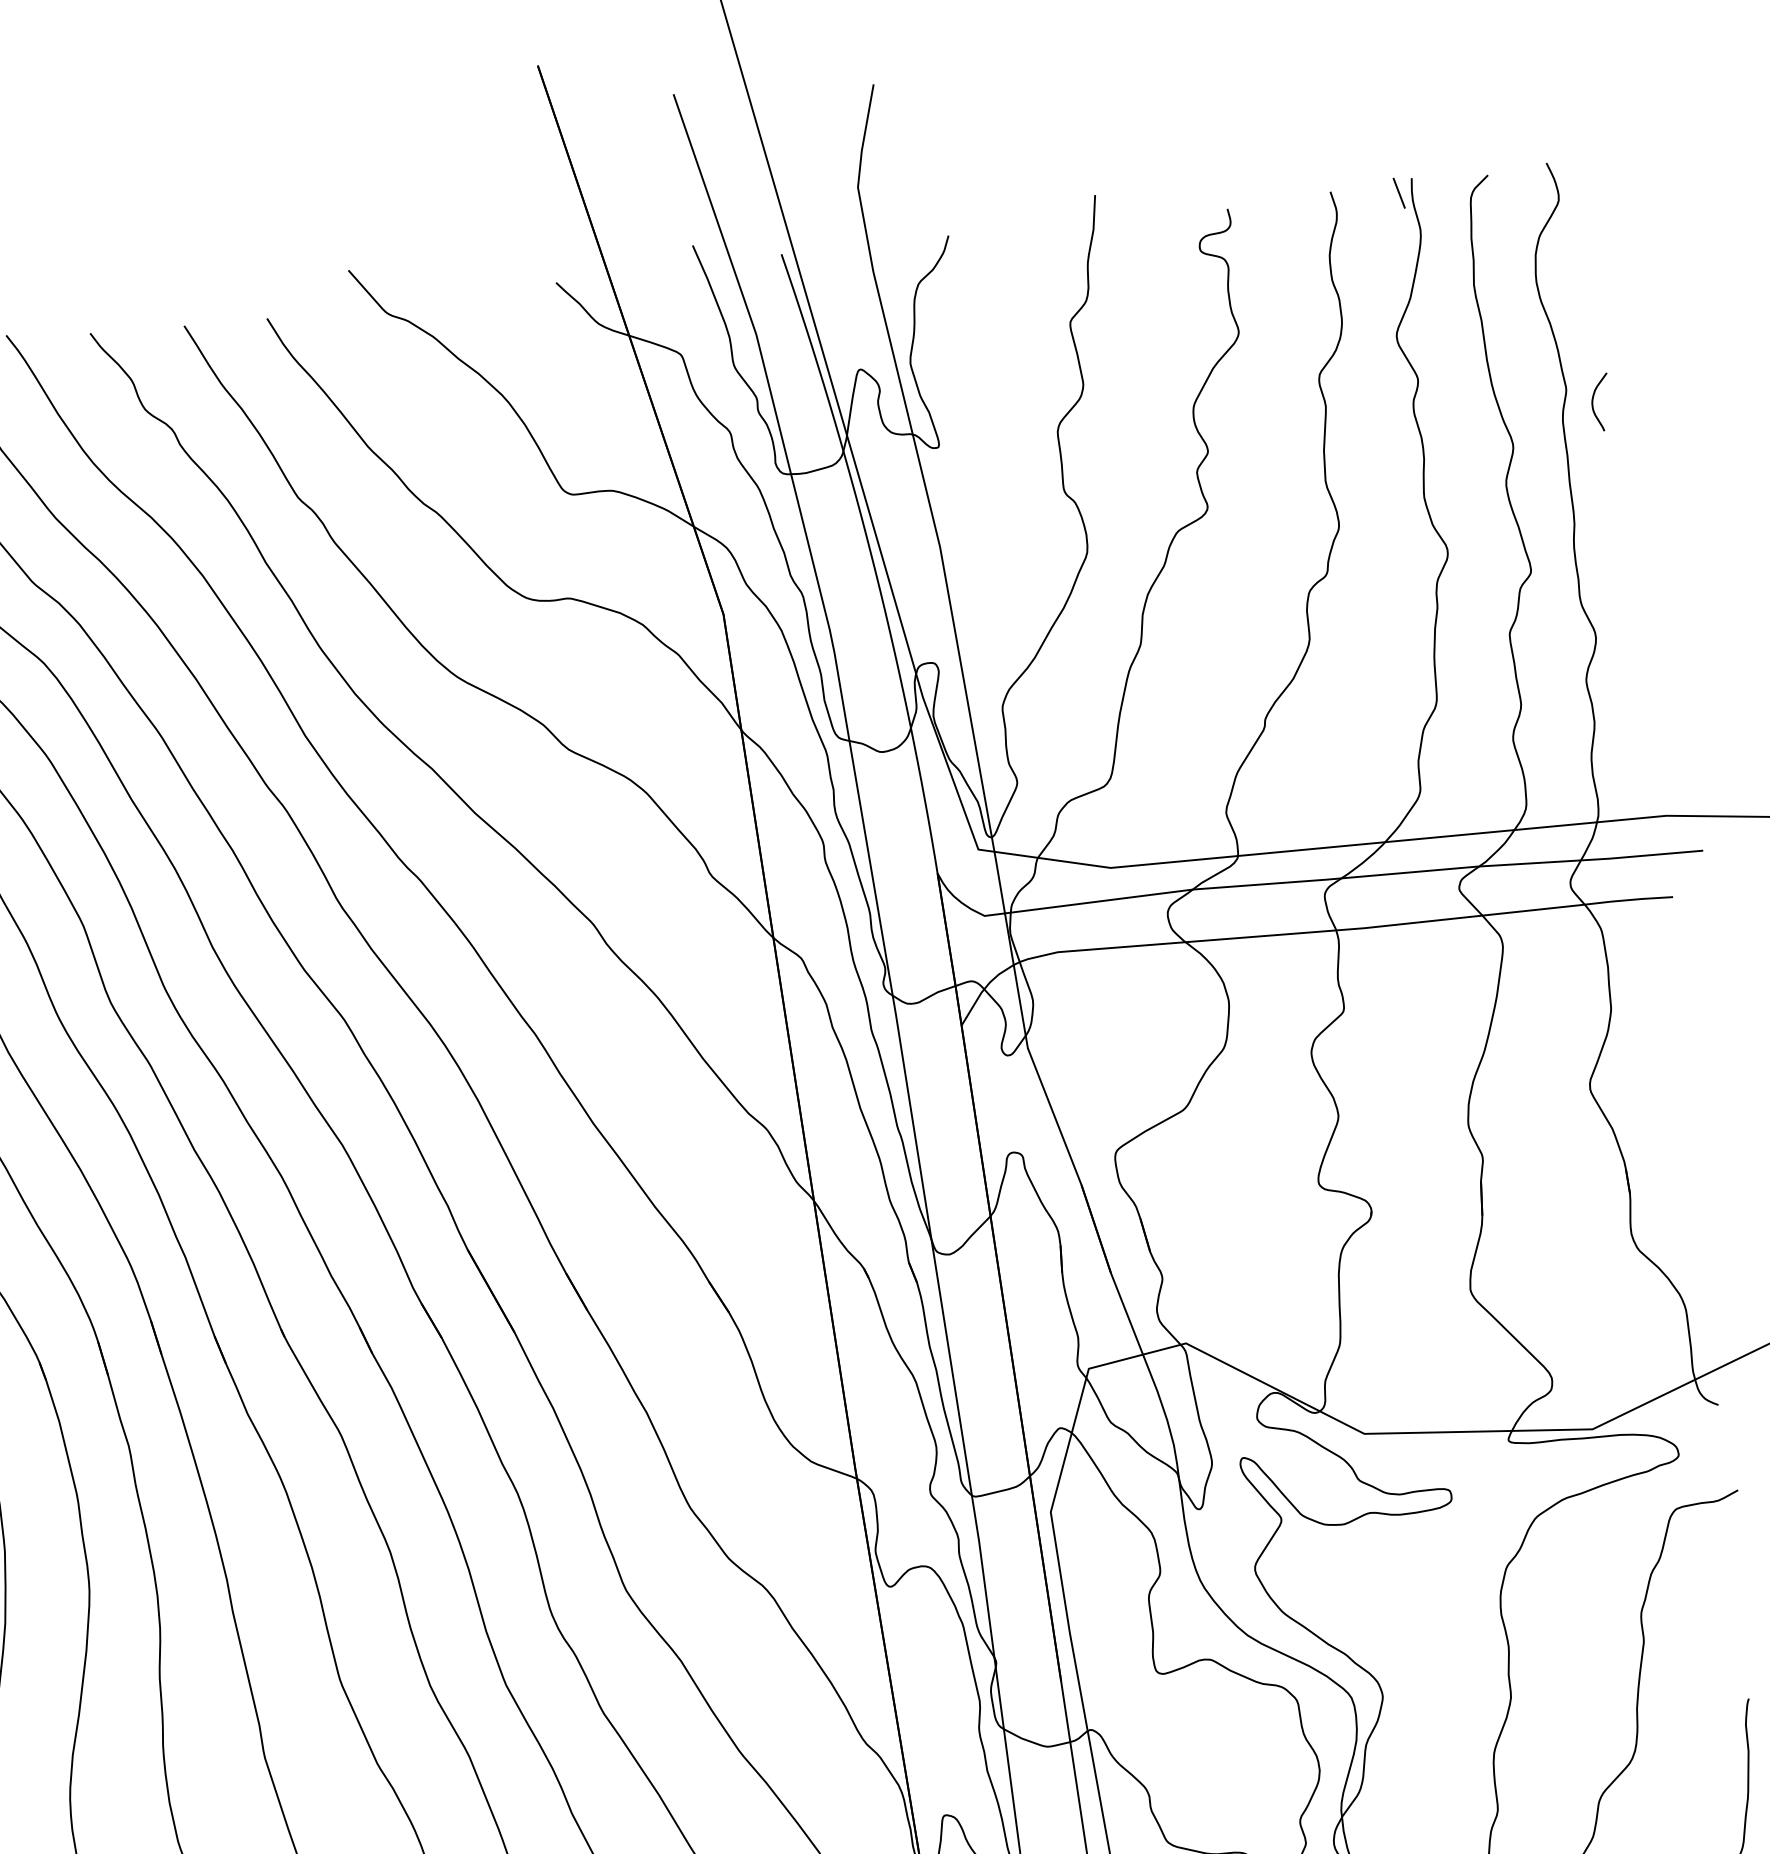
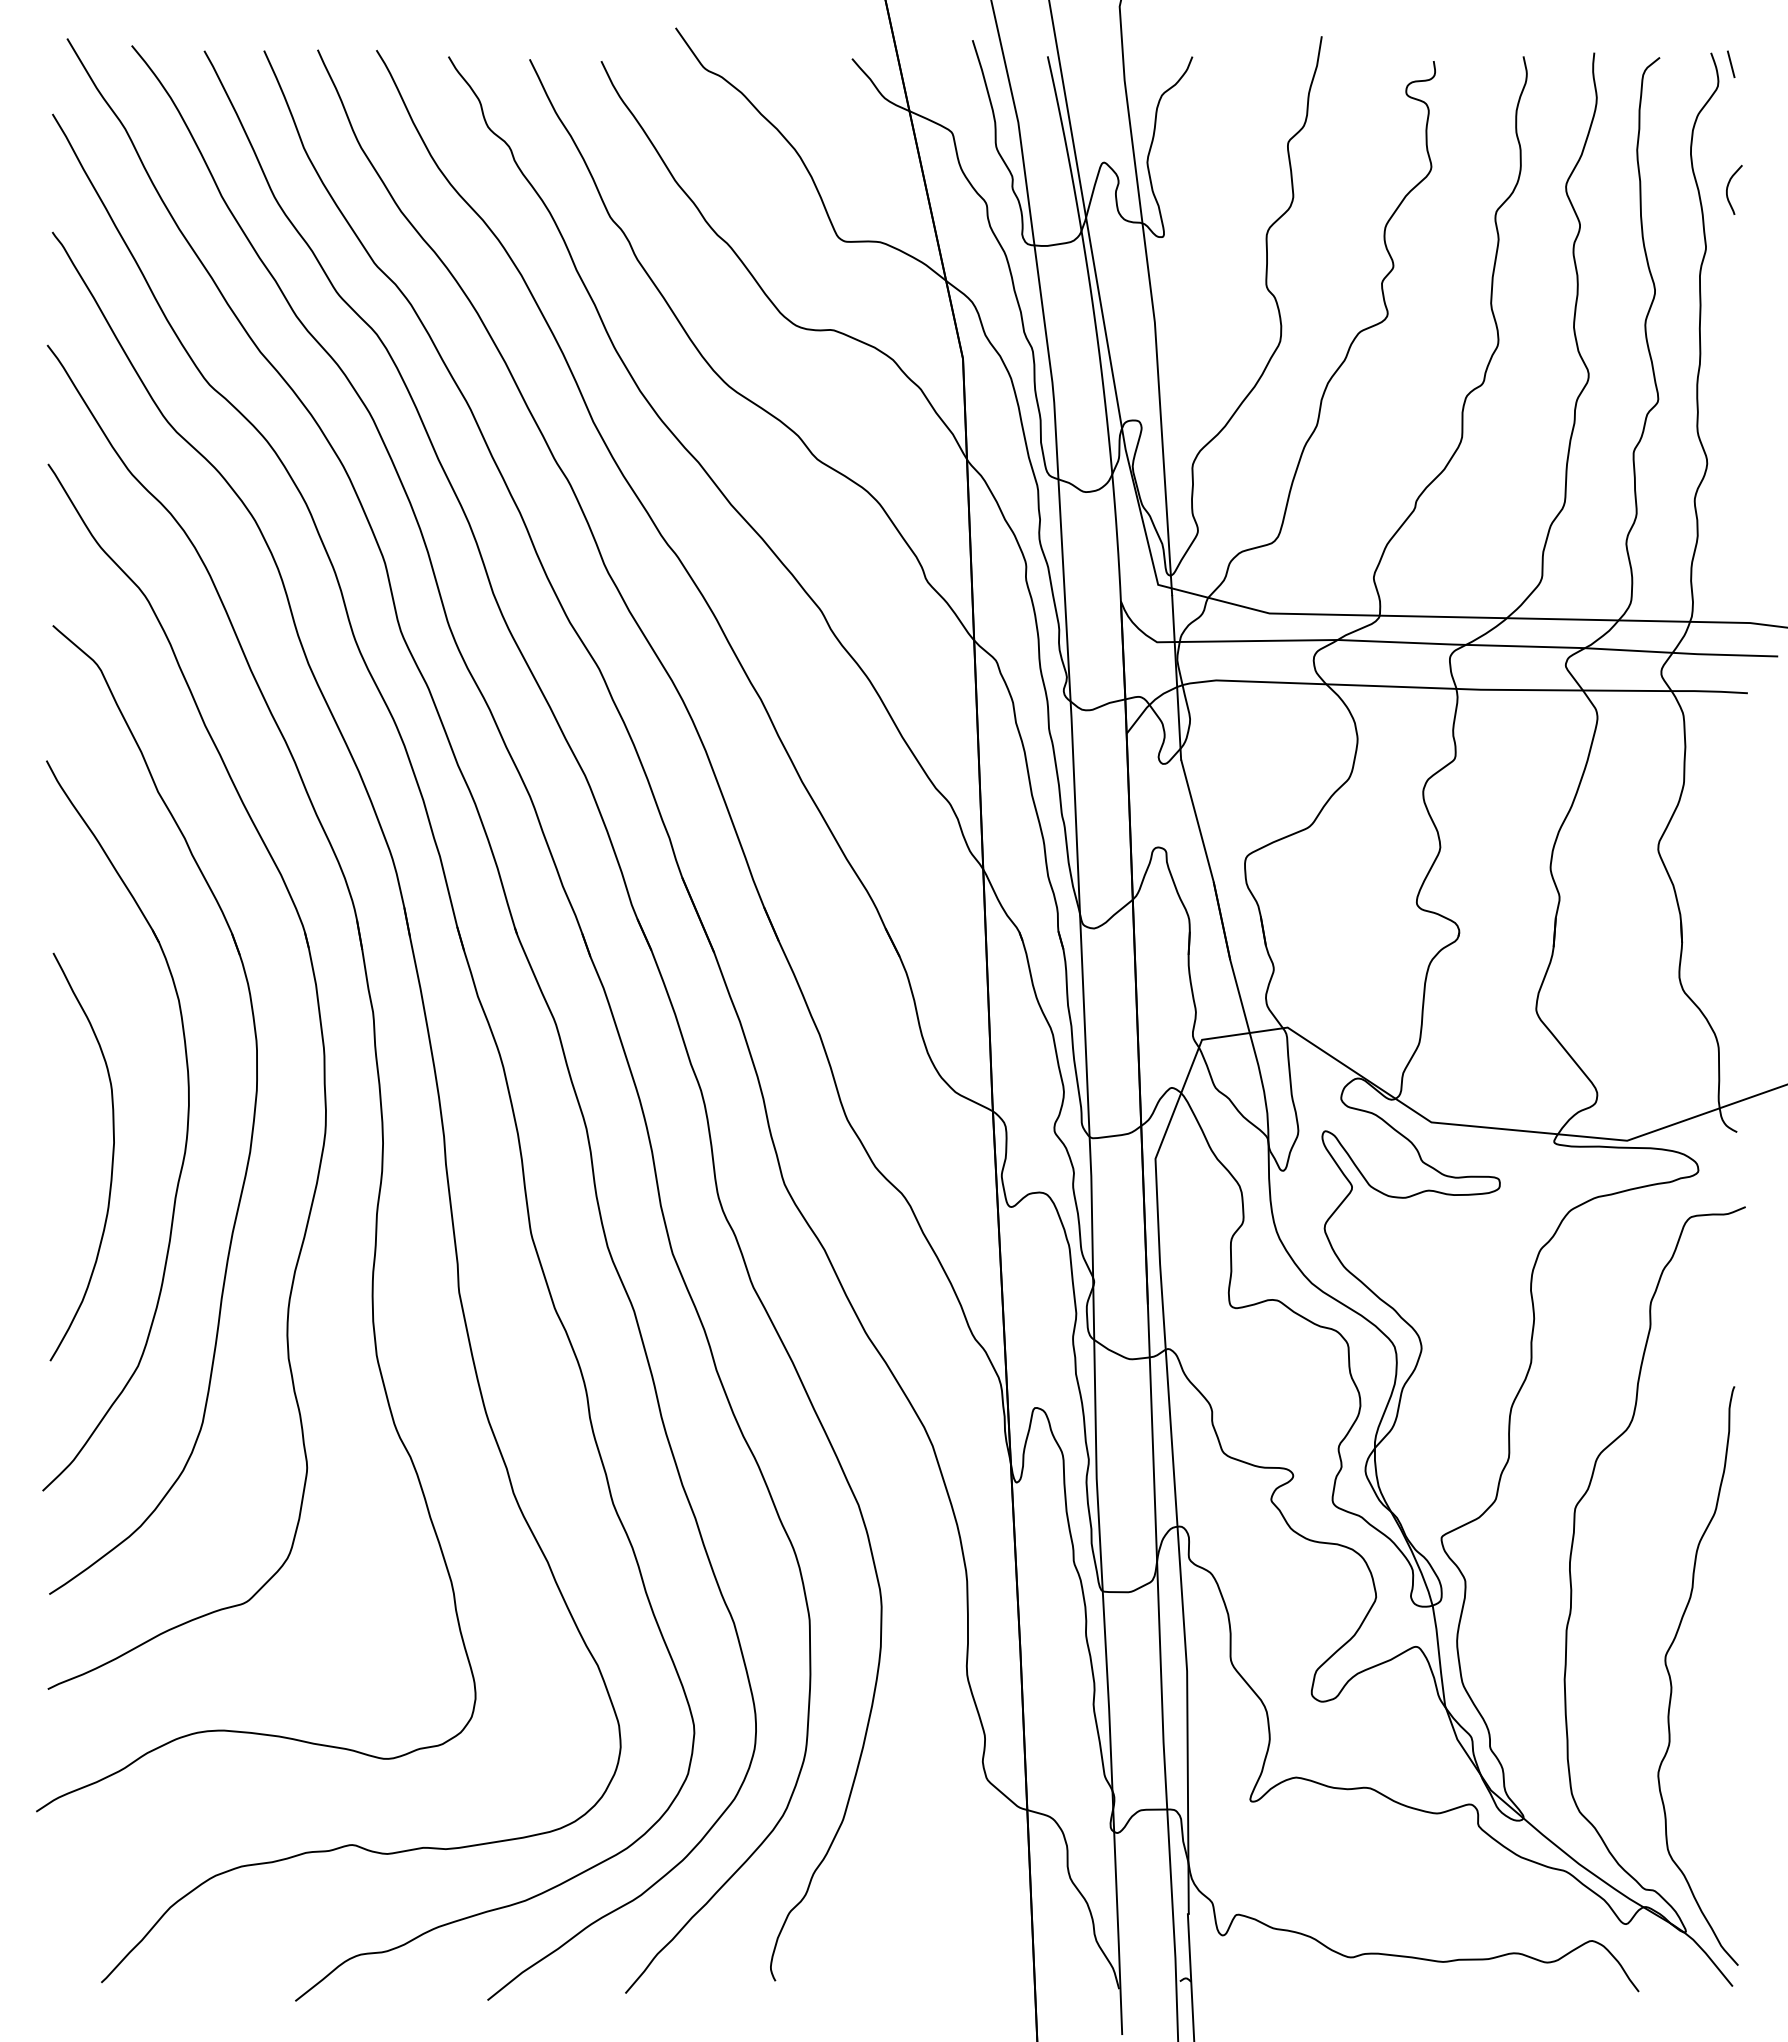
line: (1399, 193) -> (1731, 64), moved
curve: (1593, 400) -> (1728, 187), moved

